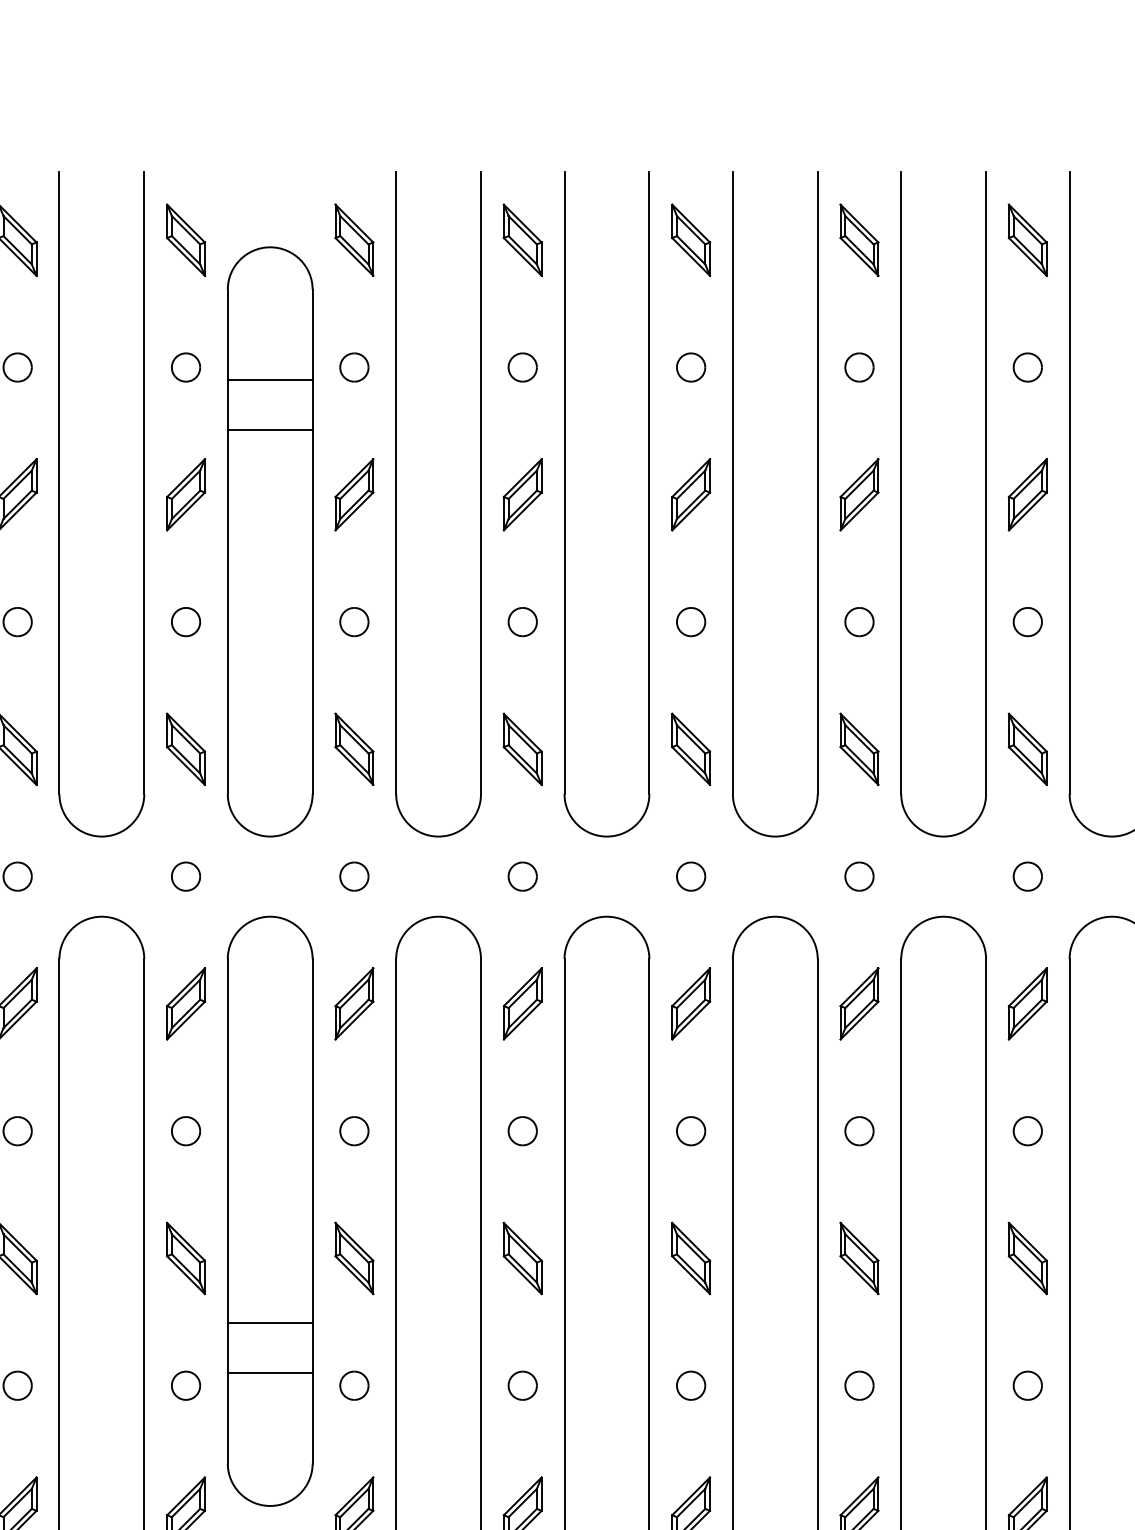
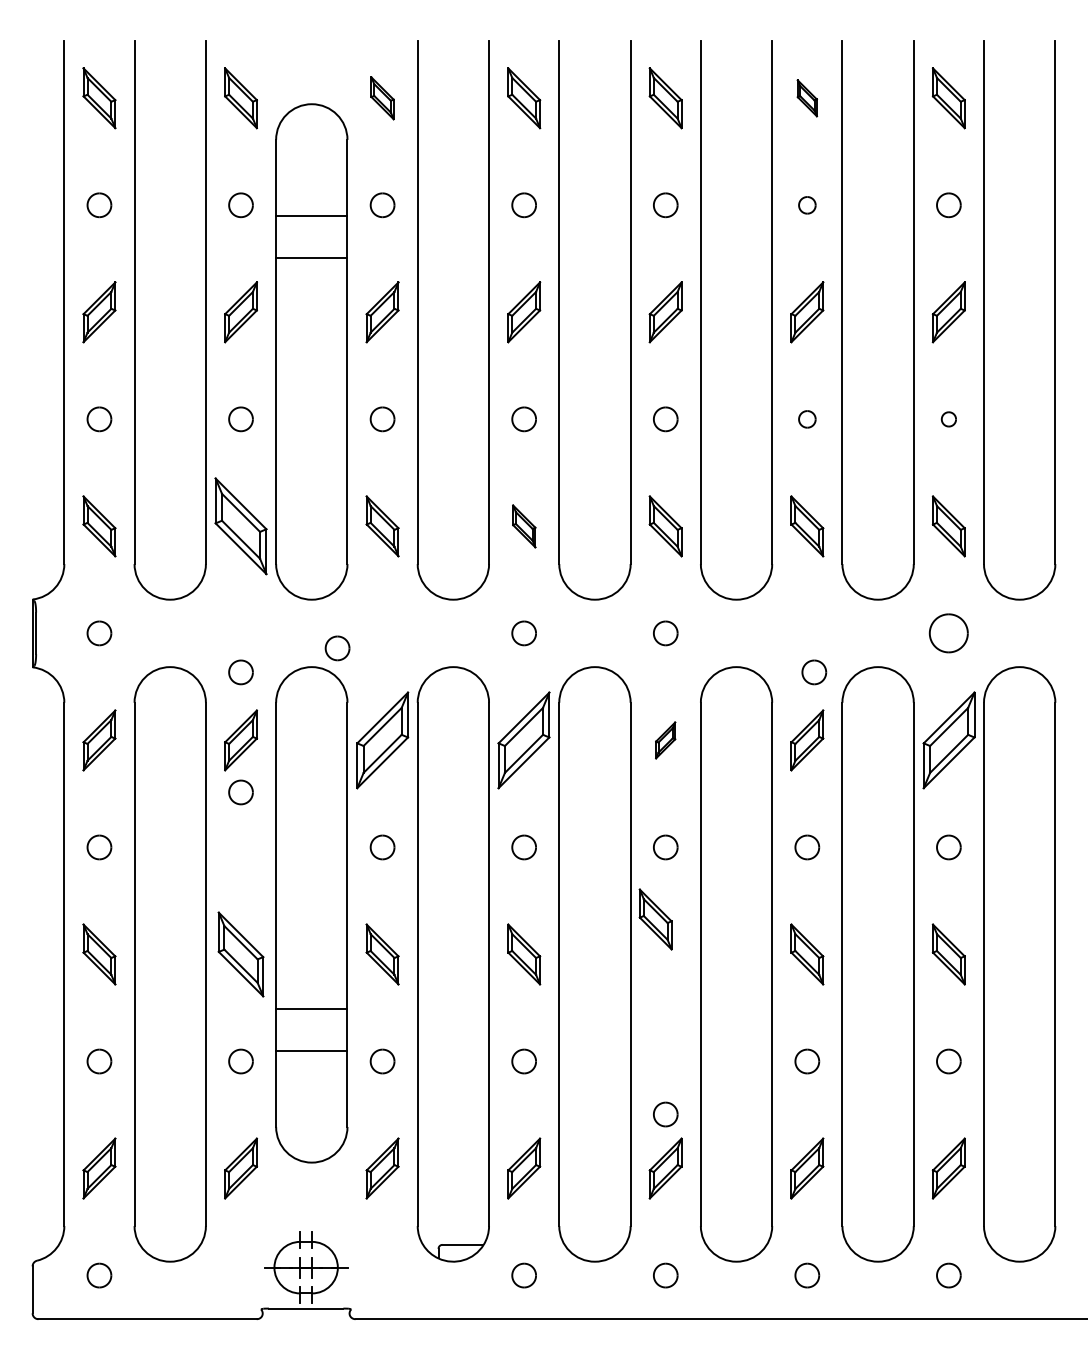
part: (354, 240) -> (382, 98), size x0.7
part: (859, 240) -> (807, 98), size x0.6
part: (859, 367) -> (807, 205), size x0.7
part: (859, 622) -> (807, 419), size x0.7
part: (1027, 622) -> (948, 419), size x0.6
part: (185, 749) -> (240, 526), size x1.6
part: (523, 749) -> (524, 526), size x0.7
part: (185, 876) -> (240, 672), moved
part: (354, 876) -> (337, 648), moved
part: (859, 876) -> (814, 672), moved
part: (1027, 876) -> (948, 633), size x1.6
part: (354, 1003) -> (382, 740), size x1.6
part: (523, 1003) -> (524, 740), size x1.6
part: (690, 1003) -> (665, 740), size x0.6
part: (1027, 1003) -> (948, 740), size x1.6
part: (185, 1131) -> (240, 792), moved
part: (185, 1258) -> (240, 954), size x1.4
part: (690, 1258) -> (655, 919), moved
part: (690, 1385) -> (665, 1114), moved

